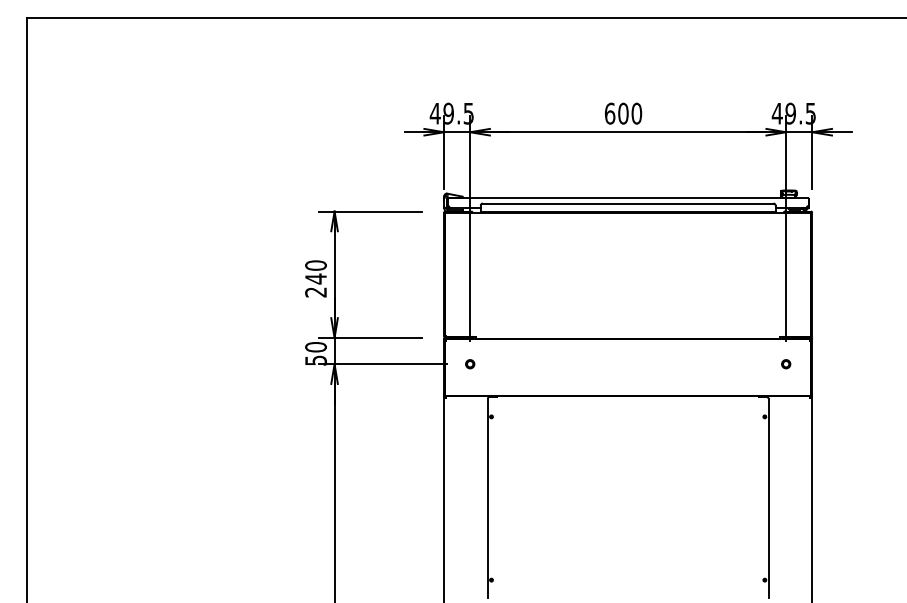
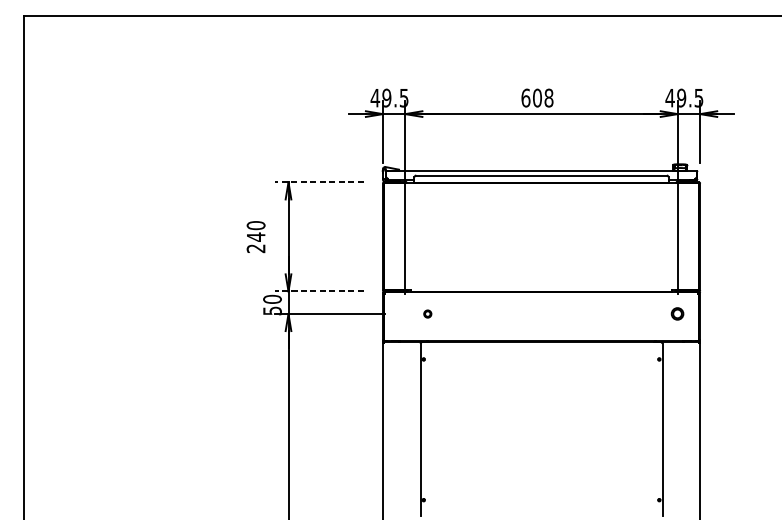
text: (636, 113) -> (548, 97), 600 -> 608
line: (369, 211) -> (318, 182), solid -> dashed
text: (315, 278) -> (255, 236), moved
line: (370, 337) -> (319, 291), solid -> dashed
part: (470, 364) -> (428, 314), moved
part: (786, 364) -> (678, 314), size x1.6

